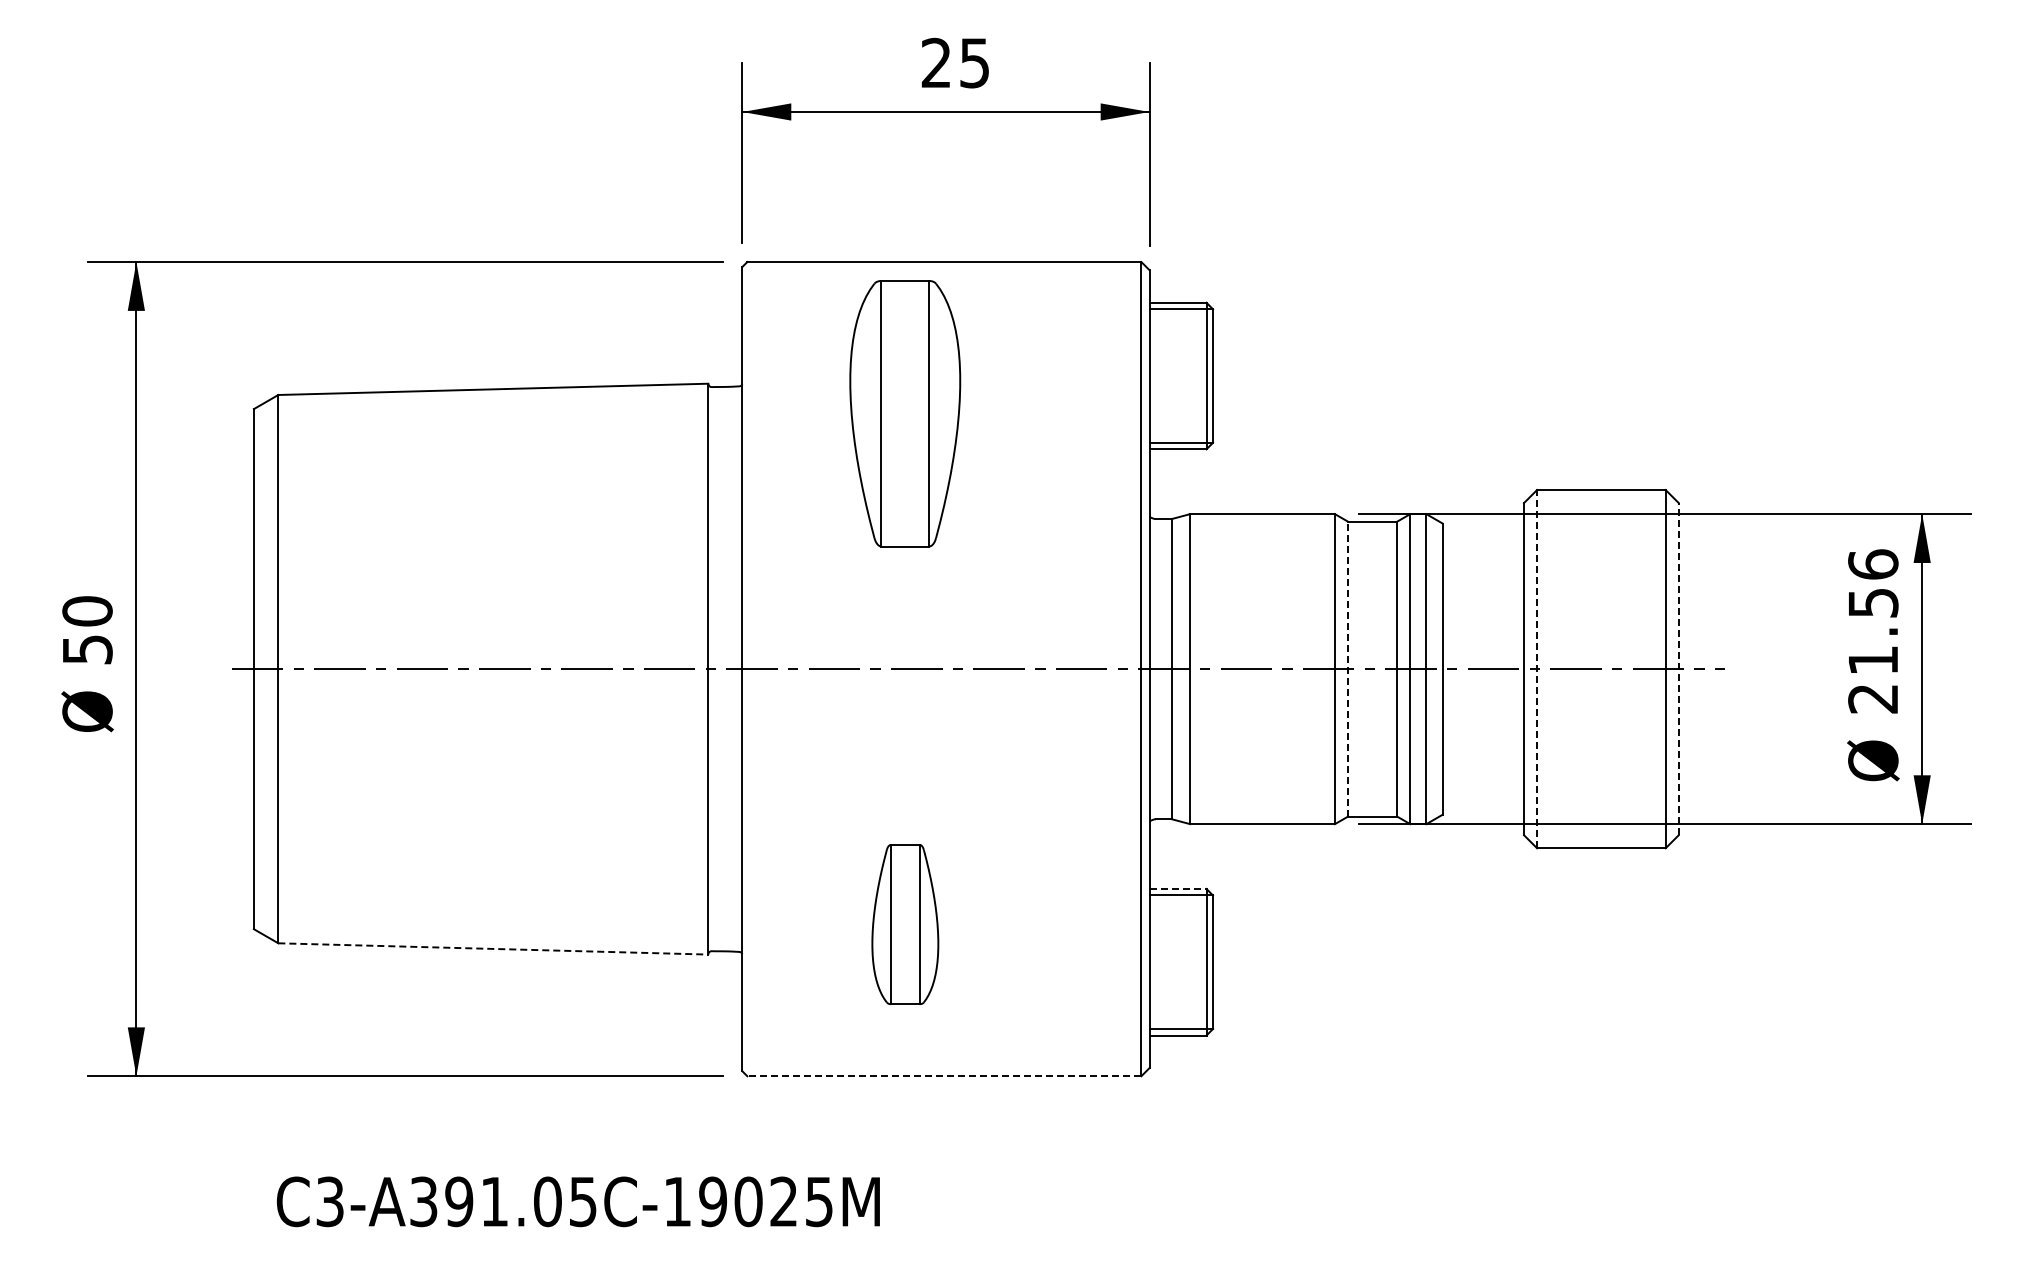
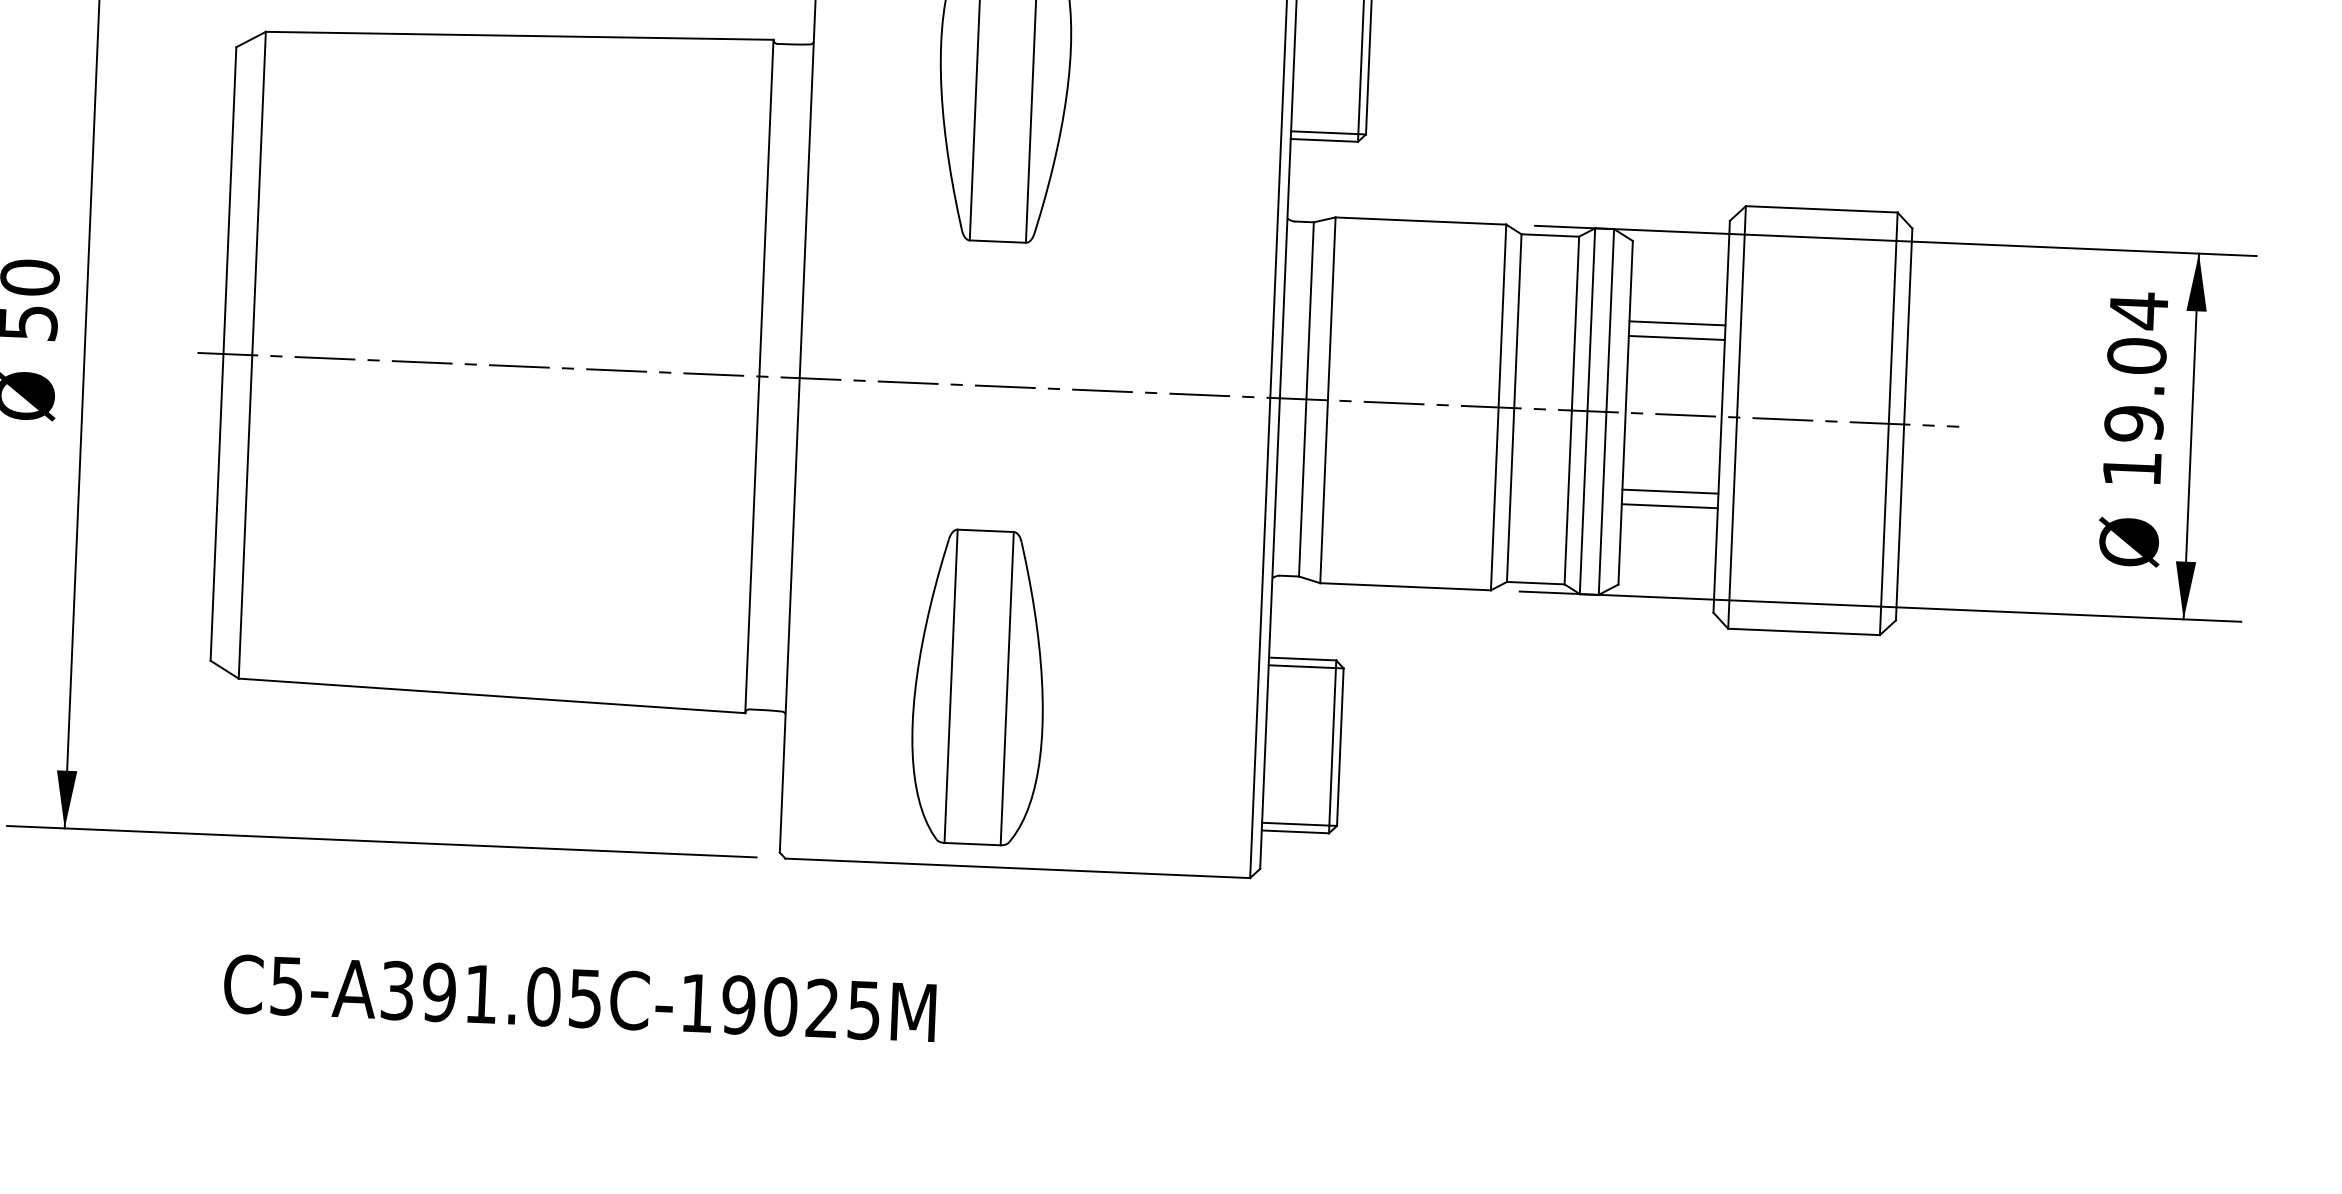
line: (1483, 591) -> (1677, 323), added
line: (1483, 604) -> (1677, 338), added
text: (1873, 630) -> (2135, 388), 21.56 -> 19.04
line: (1348, 668) -> (1514, 407), dashed -> solid
line: (1537, 668) -> (1737, 416), dashed -> solid
line: (1678, 668) -> (1903, 423), dashed -> solid
line: (1483, 734) -> (1670, 491), added
line: (1483, 746) -> (1670, 506), added
line: (1178, 888) -> (1303, 658), dashed -> solid
part: (905, 924) -> (979, 687), size x1.67
line: (493, 948) -> (492, 695), dashed -> solid
line: (943, 1076) -> (1016, 868), dashed -> solid
text: (330, 1201) -> (287, 985), C3-A391.05C-19025M -> C5-A391.05C-19025M

